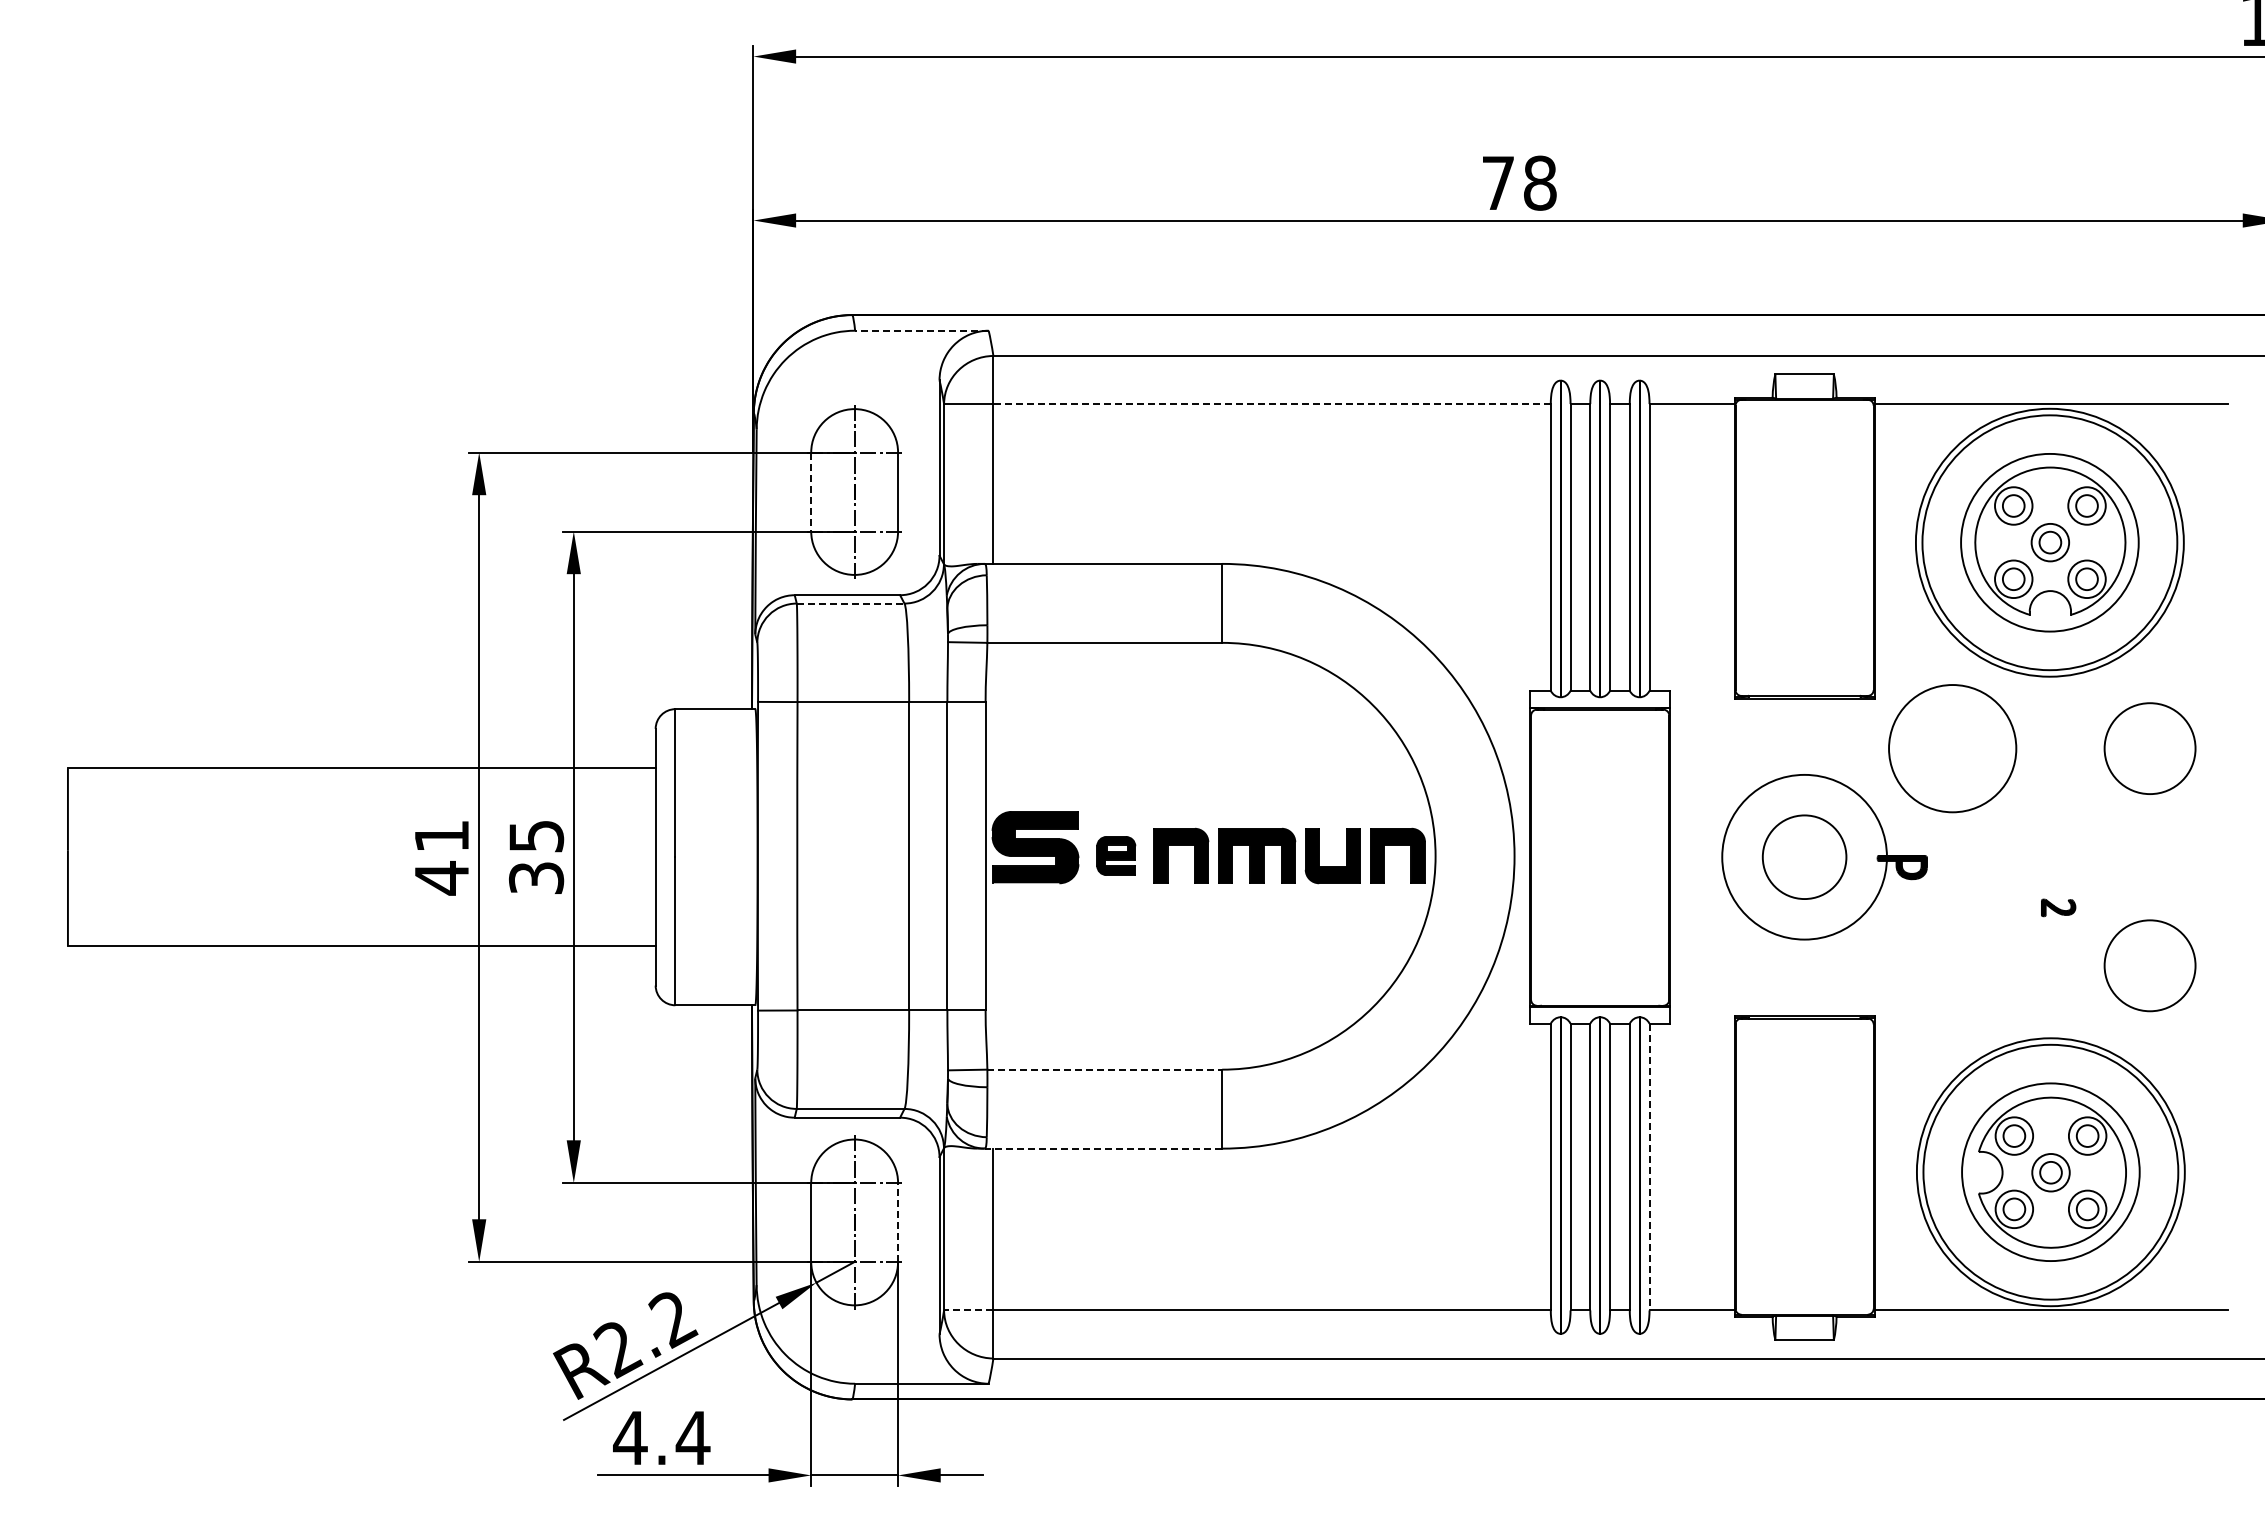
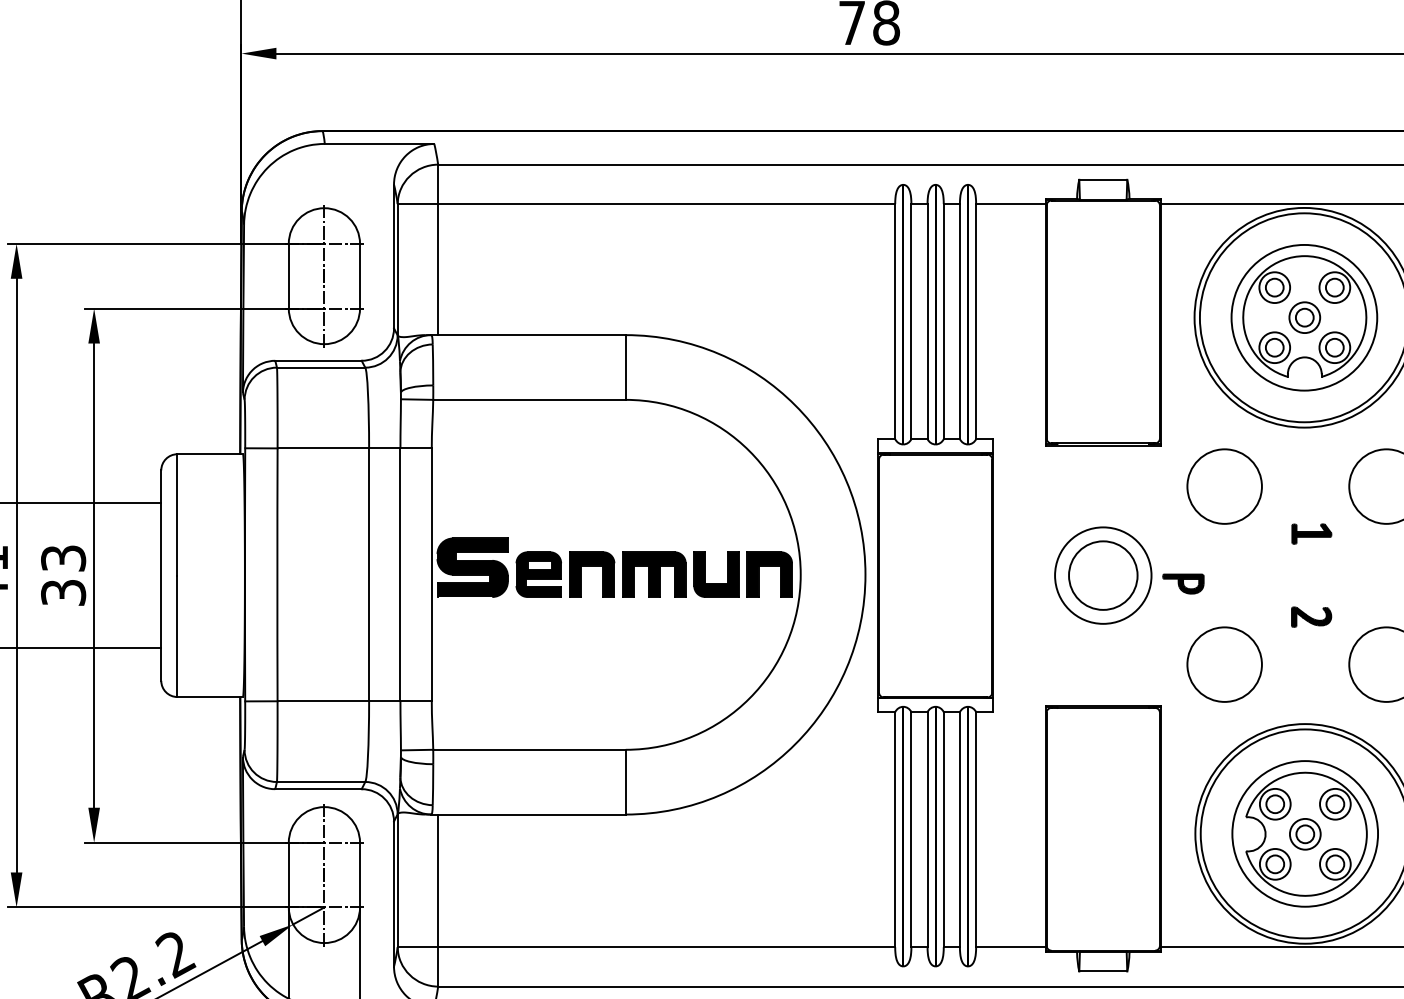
line: (921, 330) -> (379, 143), dashed -> solid
line: (1272, 404) -> (667, 204), dashed -> solid
line: (811, 492) -> (289, 276), dashed -> solid
line: (850, 603) -> (321, 367), dashed -> solid
circle: (1952, 748) -> (1224, 486), size x0.71
part: (2058, 806) -> (1311, 534), added
text: (535, 835) -> (62, 557), 35 -> 33
part: (1116, 855) -> (539, 574), size x1.43
circle: (1804, 857) -> (1103, 575), size x0.71
part: (2058, 907) -> (1311, 616), size x1.43
circle: (1952, 965) -> (1224, 664), added
line: (1105, 1069) -> (530, 749), dashed -> solid
line: (1103, 1148) -> (528, 814), dashed -> solid
line: (1649, 1167) -> (976, 830), dashed -> solid
line: (898, 1221) -> (360, 874), dashed -> solid
line: (968, 1310) -> (417, 947), dashed -> solid

